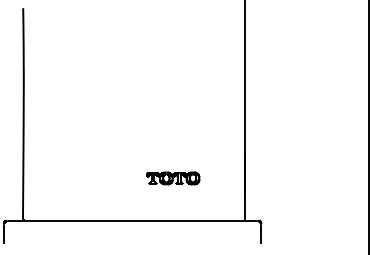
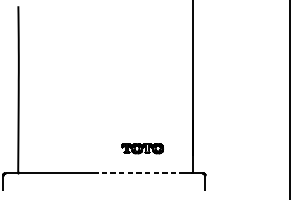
part: (173, 178) -> (142, 148), moved
line: (175, 220) -> (138, 173), solid -> dashed

